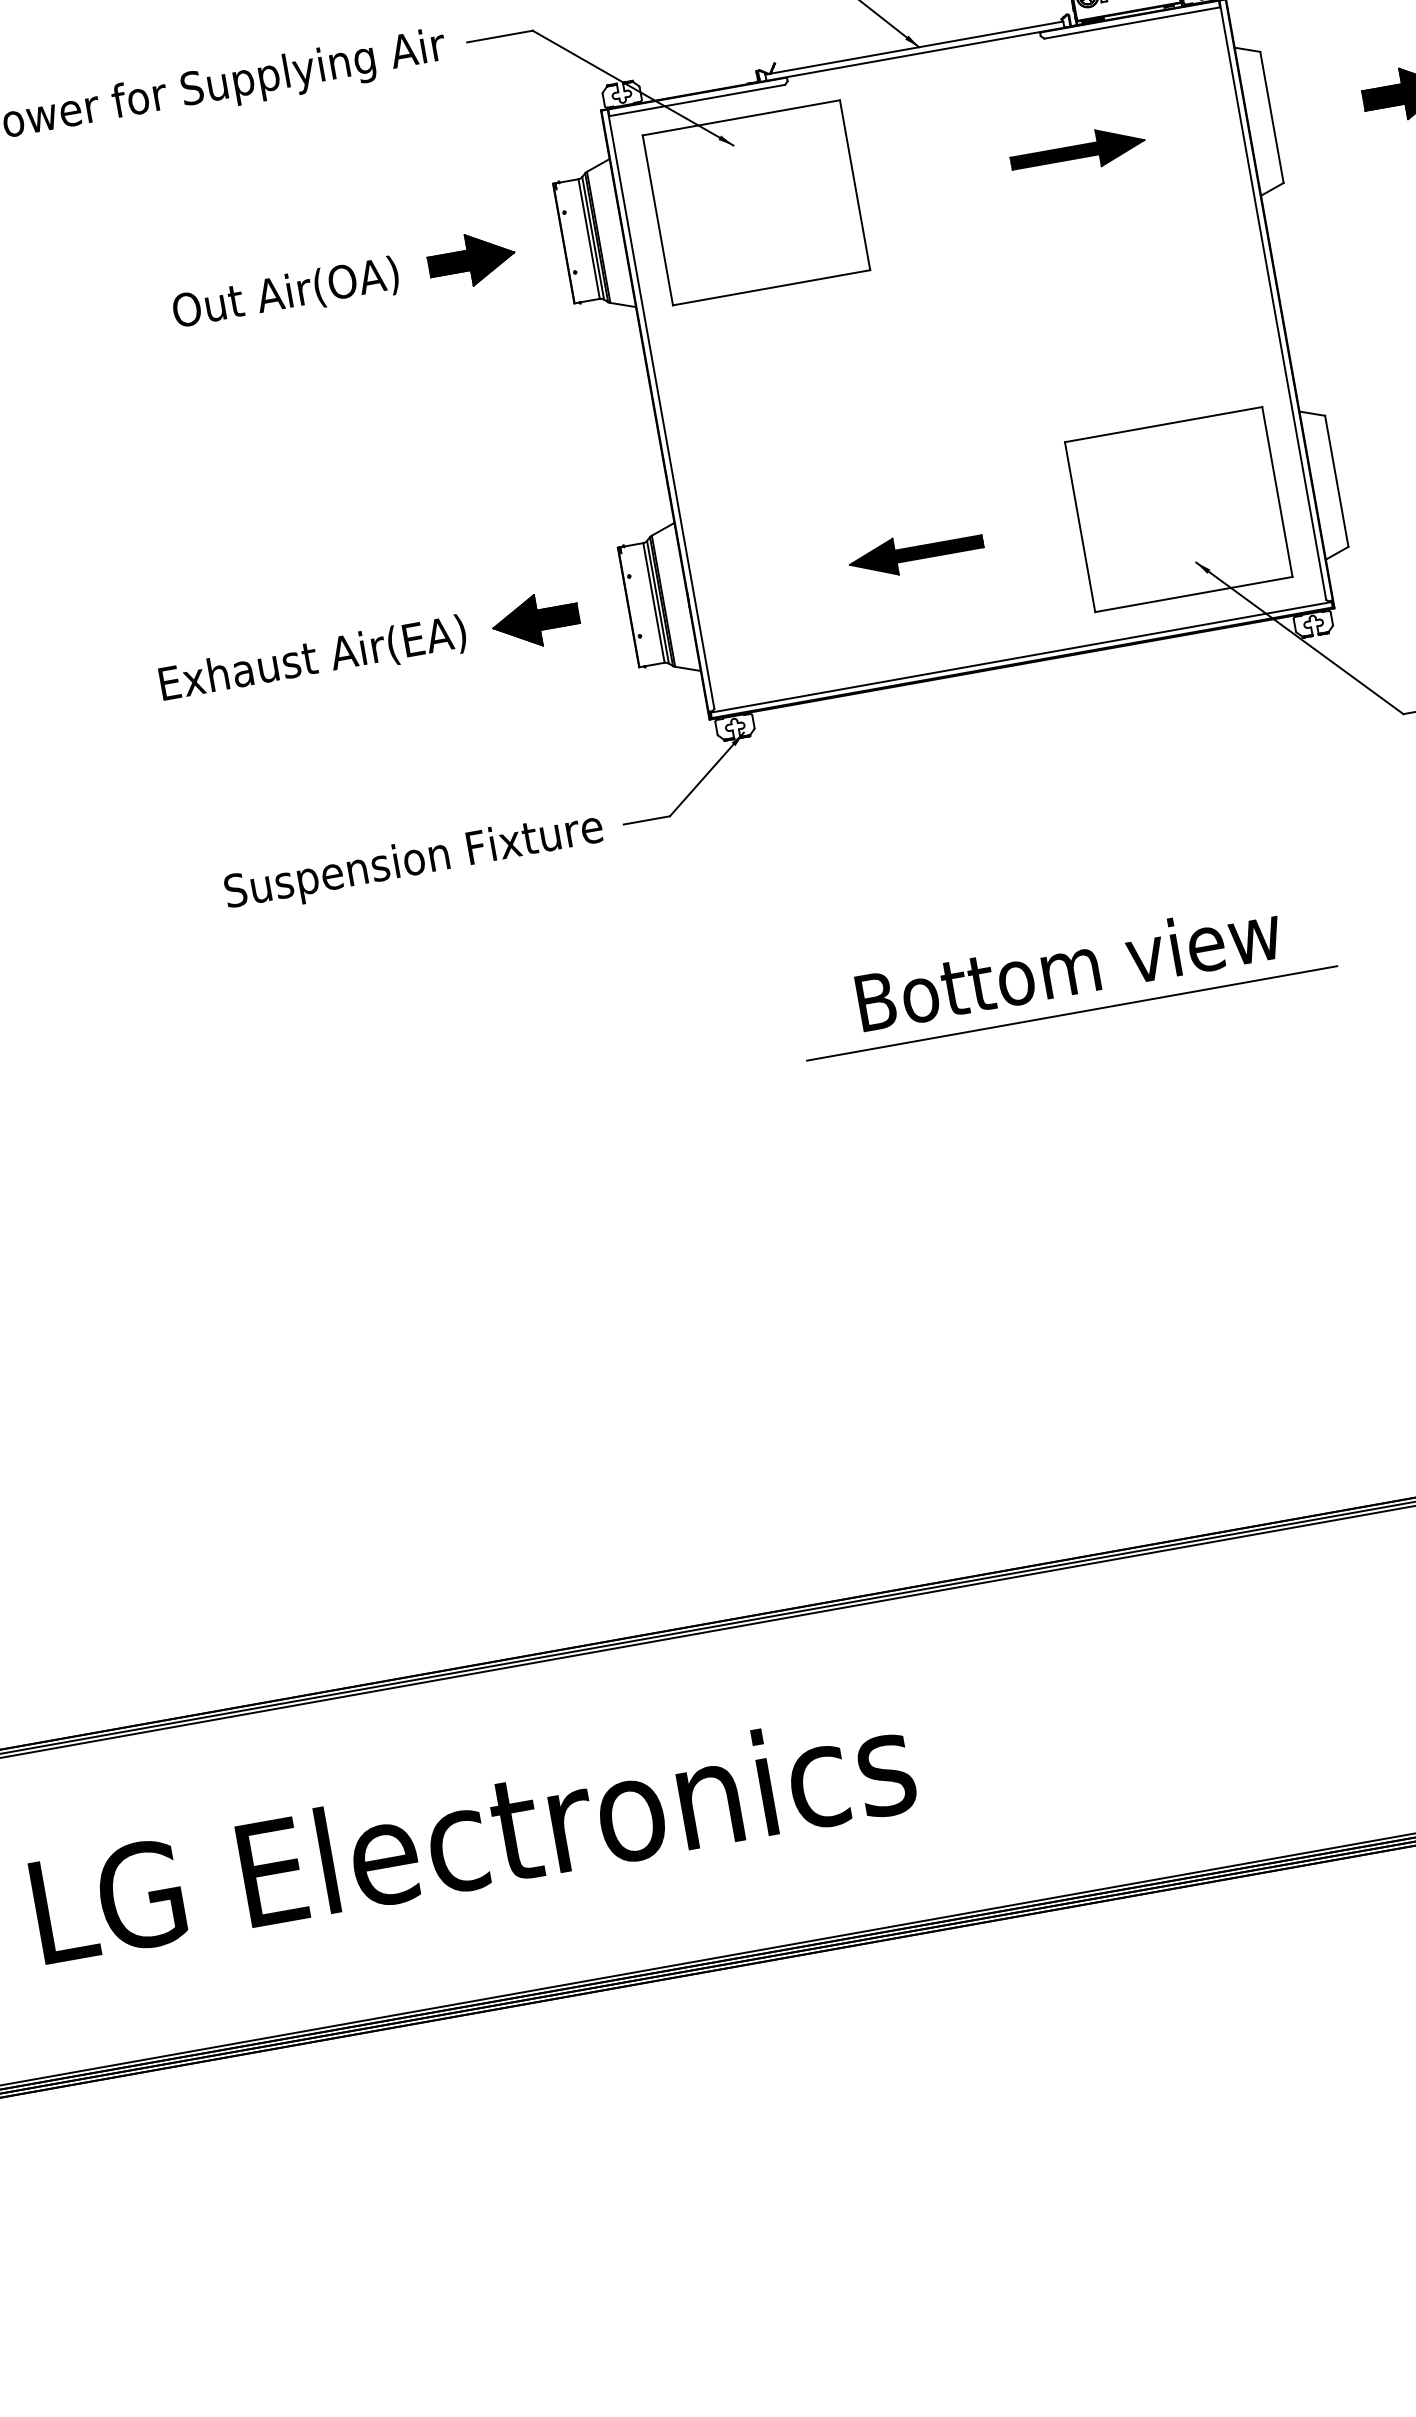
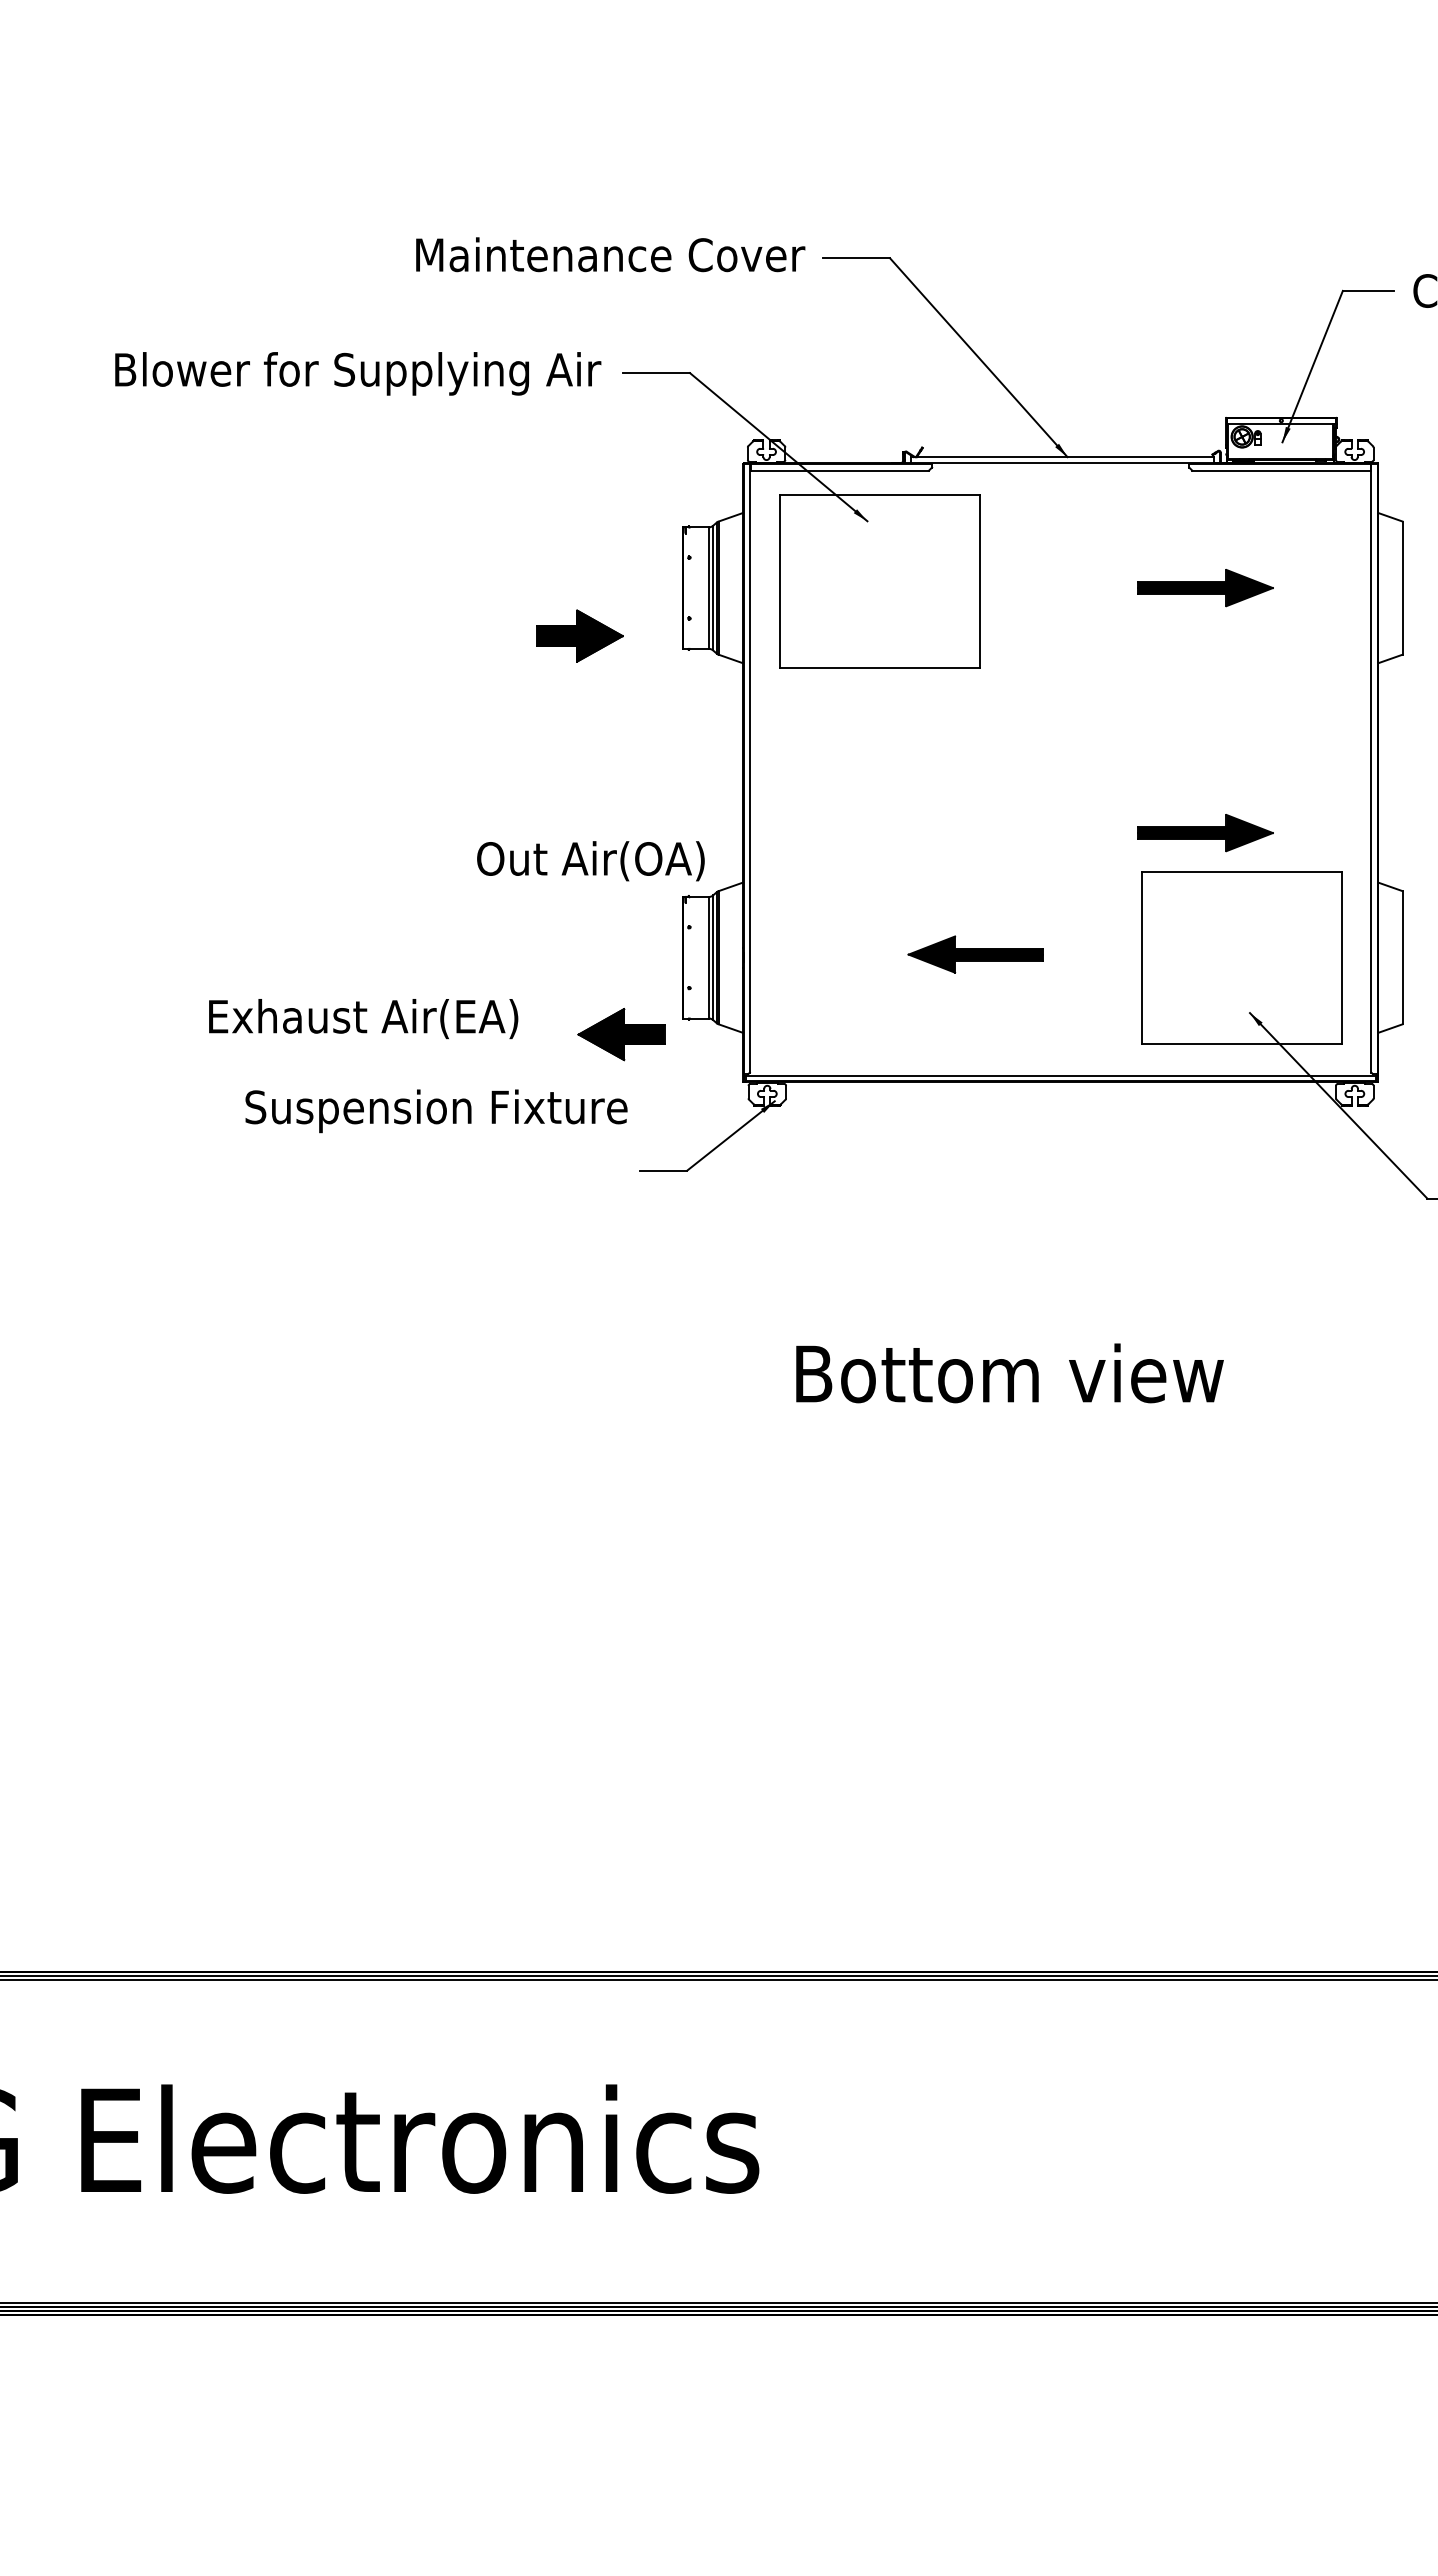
part: (471, 259) -> (579, 635), moved
text: (285, 294) -> (590, 861), moved
part: (1120, 393) -> (1205, 833), added
part: (535, 620) -> (621, 1034), moved
text: (313, 660) -> (363, 1019), moved
text: (414, 862) -> (436, 1111), moved
text: (1068, 966) -> (1009, 1373), moved
line: (1071, 1013) -> (1048, 1435), removed

